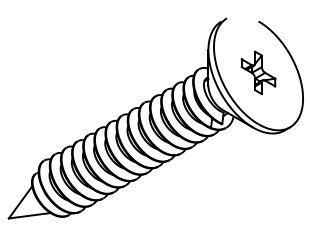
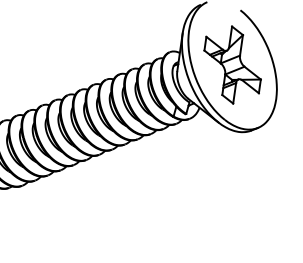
part: (258, 72) -> (232, 64), size x1.67

